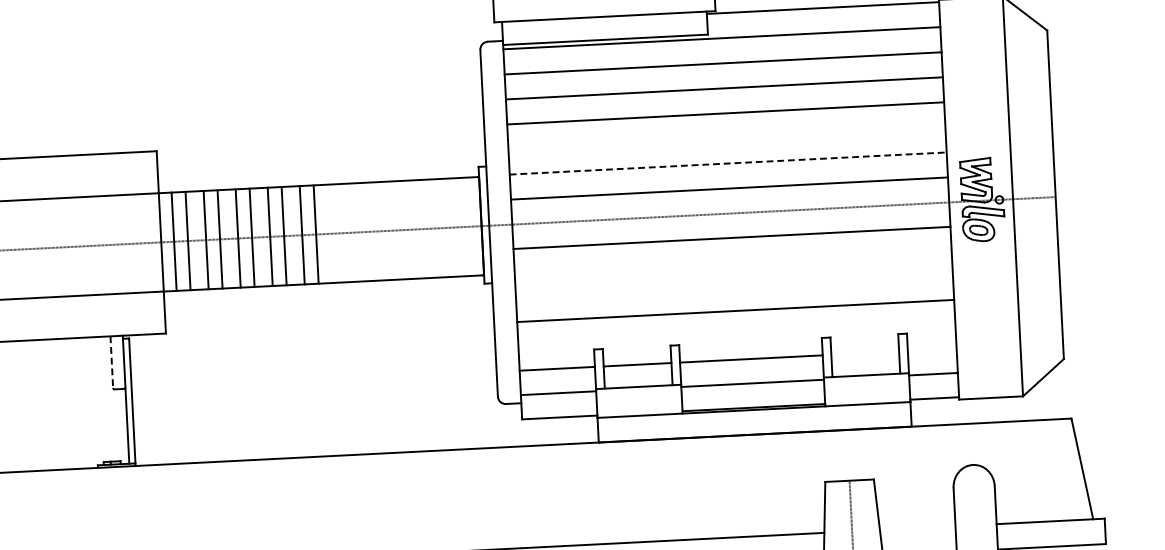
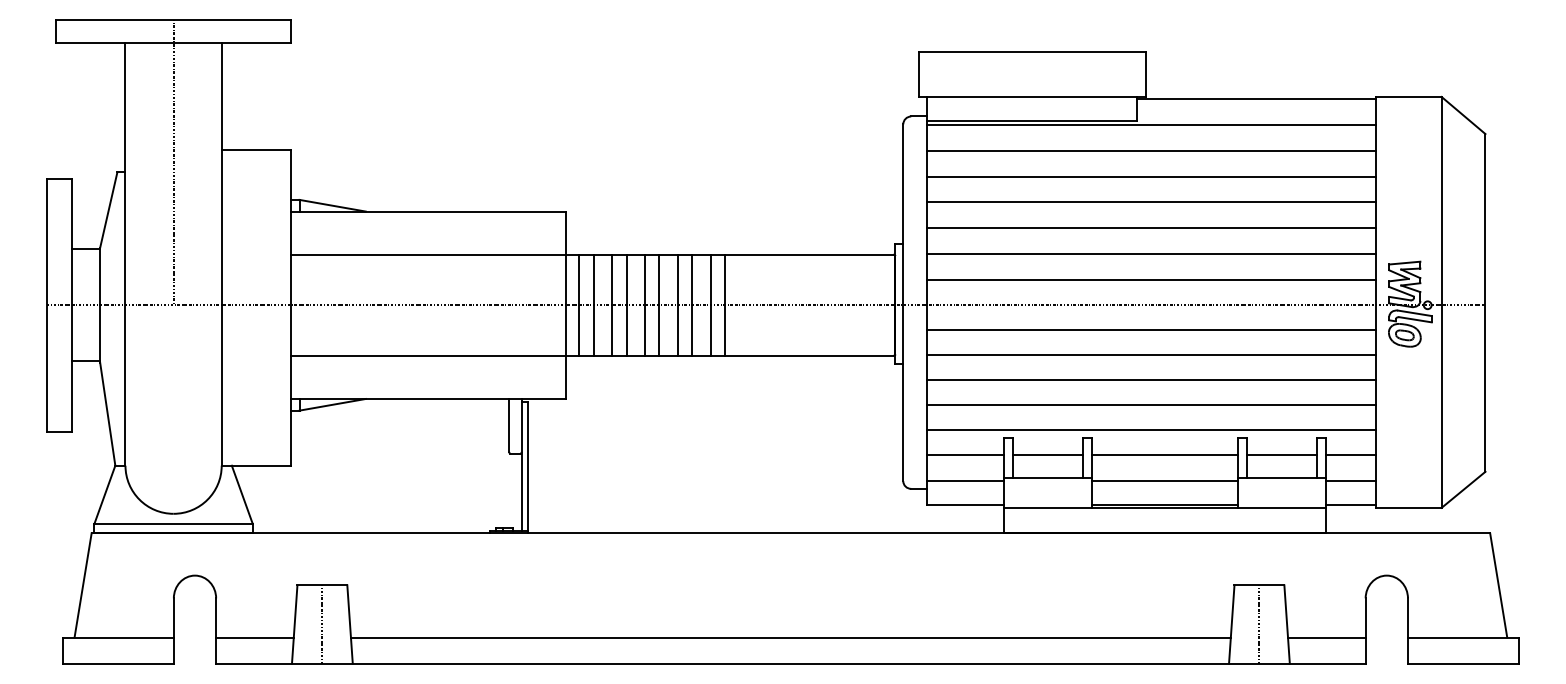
line: (726, 138) -> (1151, 228), added
line: (728, 163) -> (1151, 253), dashed -> solid
line: (733, 262) -> (1151, 355), added
line: (734, 286) -> (1151, 380), added
line: (736, 335) -> (1151, 430), added
line: (931, 349) -> (1350, 455), added
line: (864, 353) -> (1281, 455), added
line: (112, 362) -> (509, 425), dashed -> solid
line: (917, 528) -> (1326, 637), added

